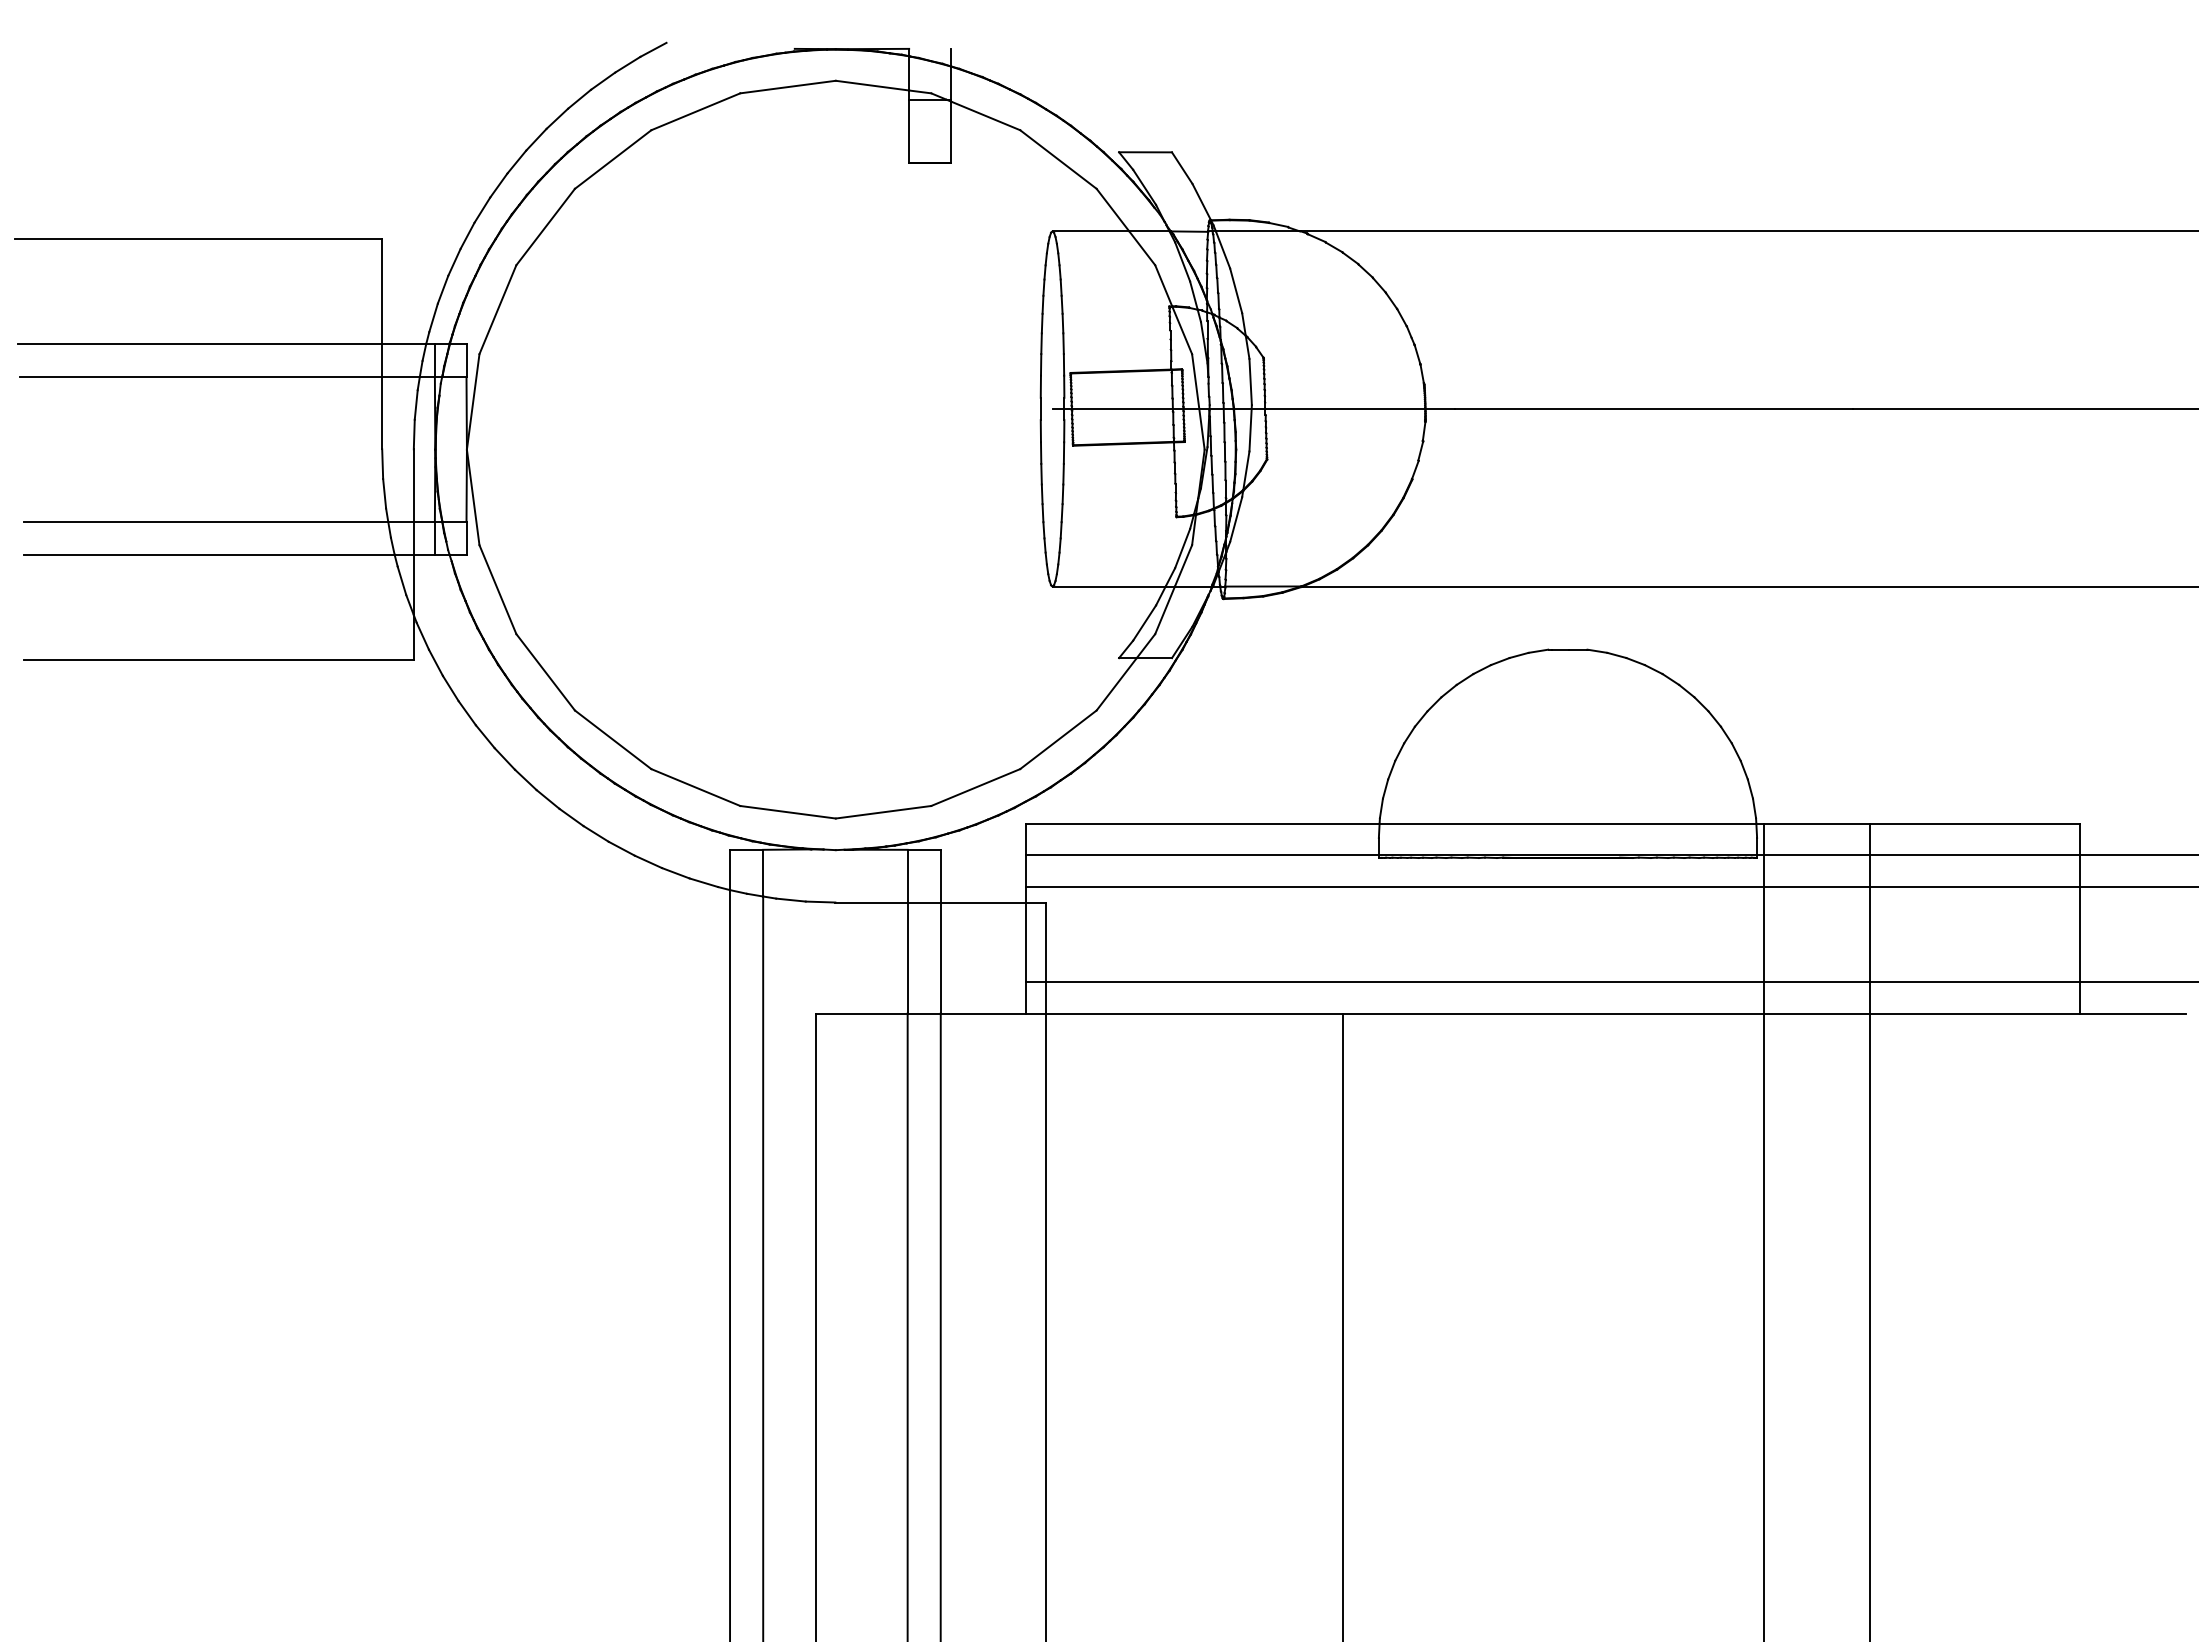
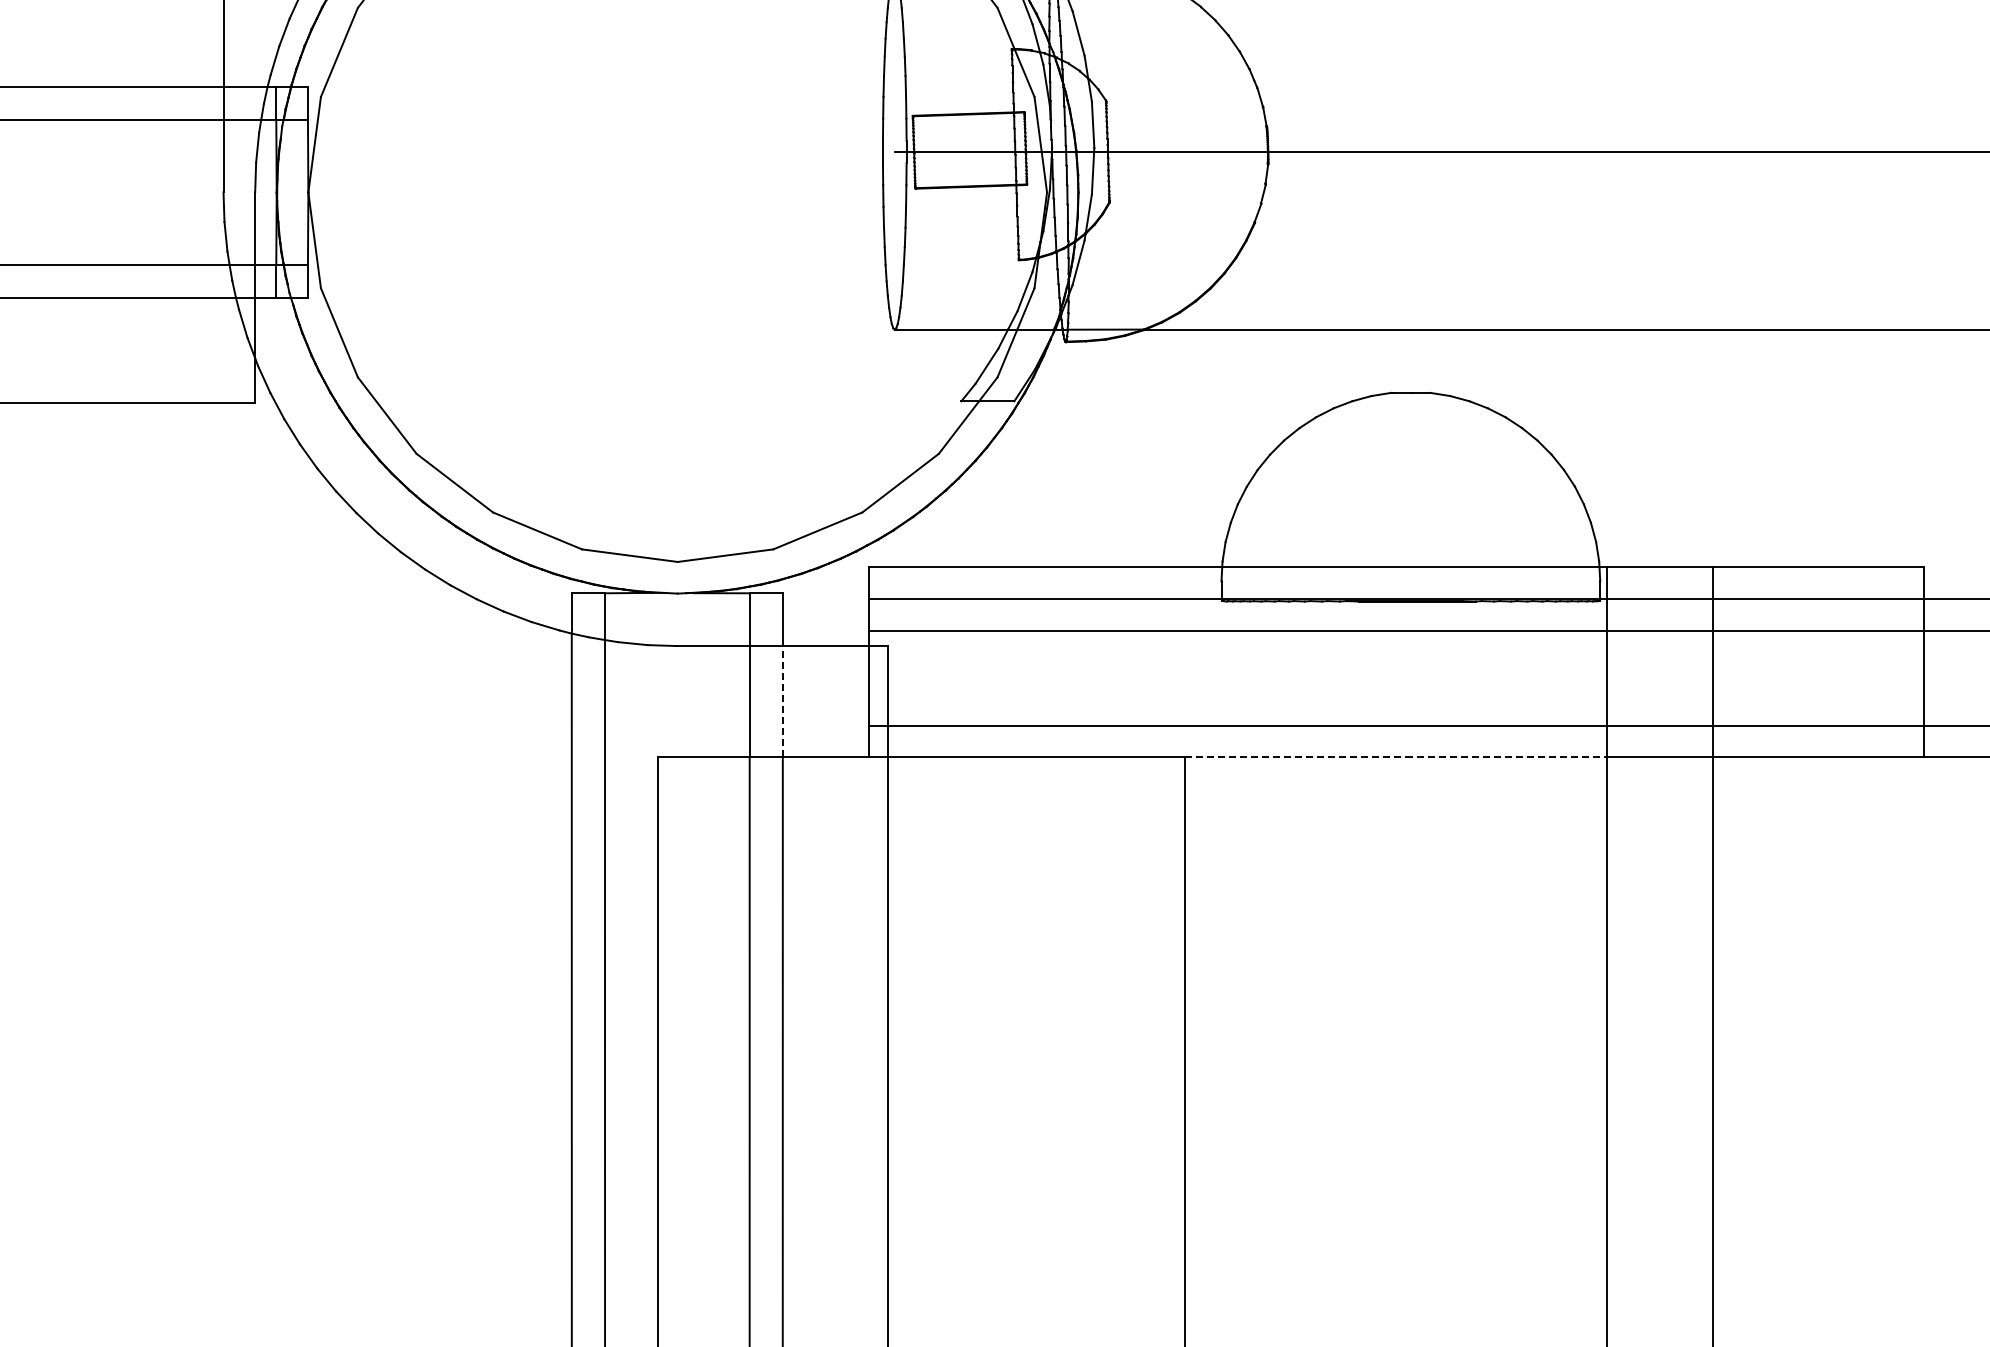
line: (940, 957) -> (782, 701), solid -> dashed
line: (1553, 1013) -> (1396, 757), solid -> dashed

